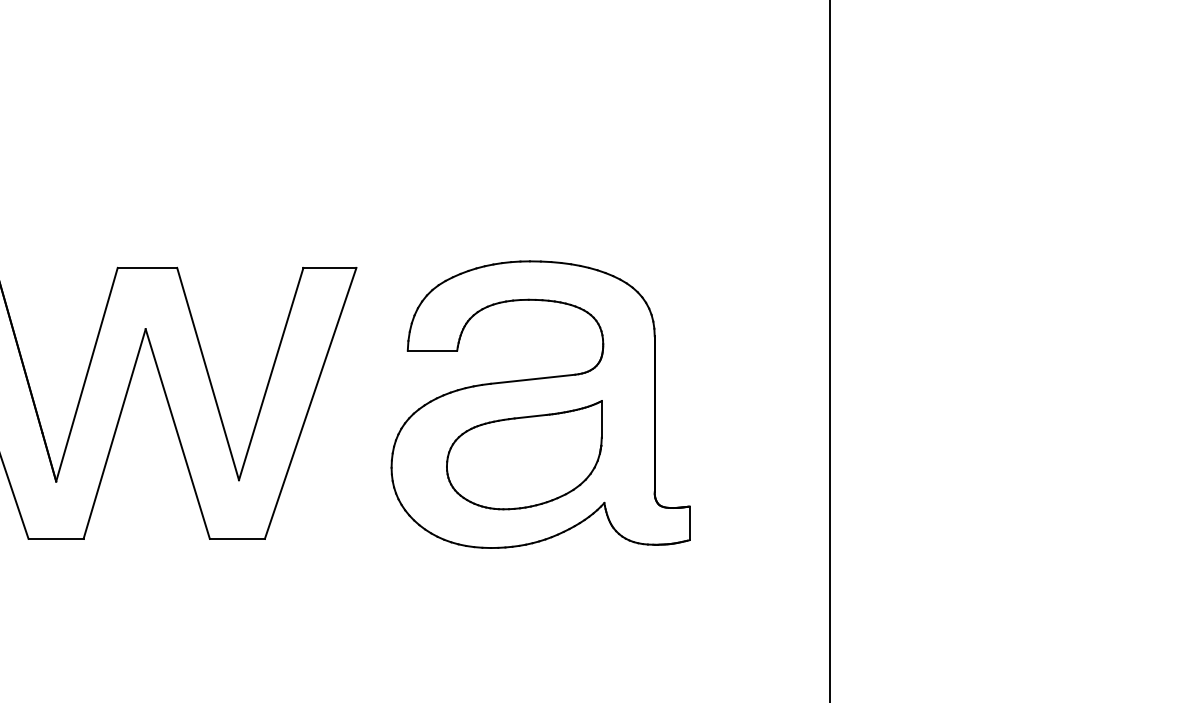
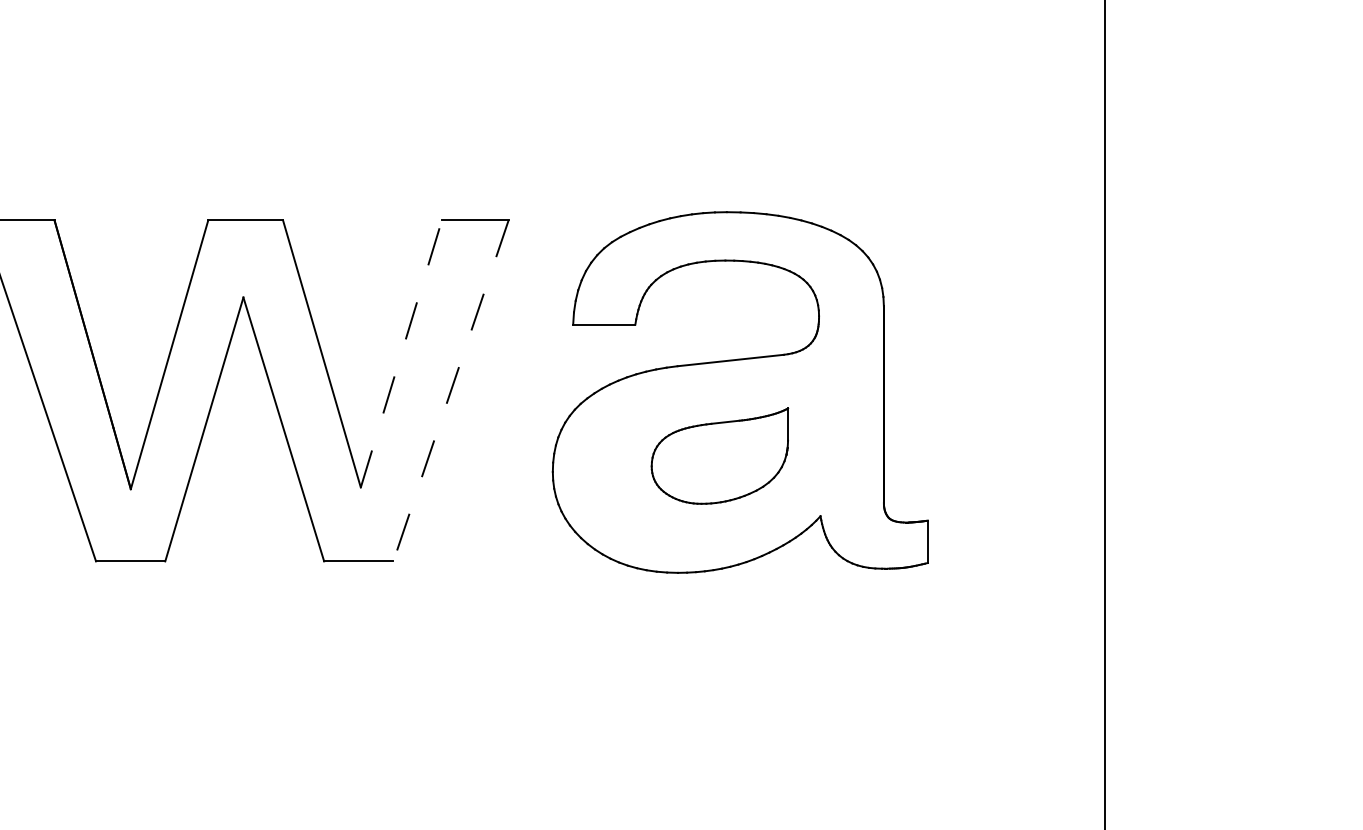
line: (271, 374) -> (401, 354), solid -> dashed
line: (310, 403) -> (450, 391), solid -> dashed
part: (524, 455) -> (720, 456), size x0.7

